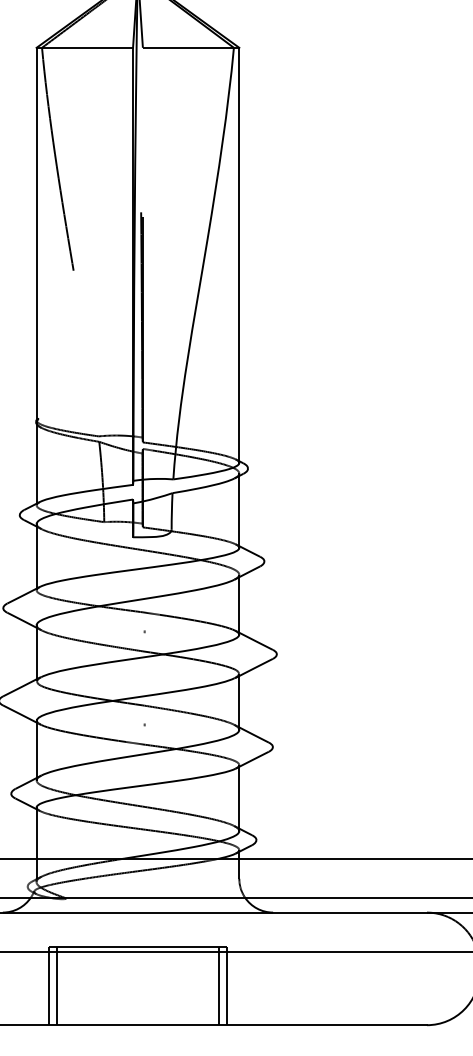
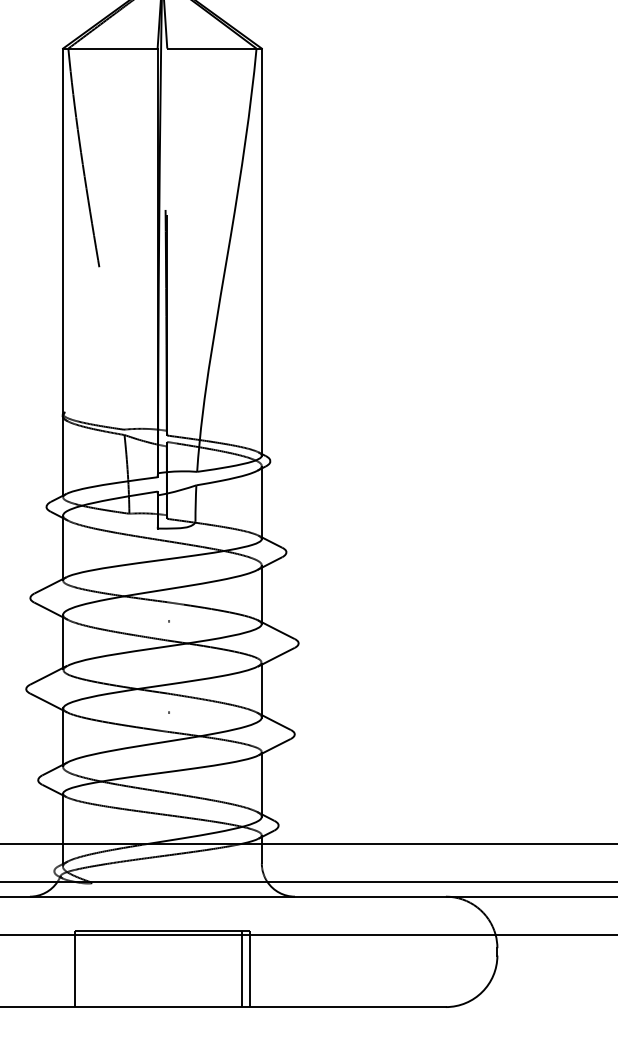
line: (57, 985) -> (83, 968), removed

